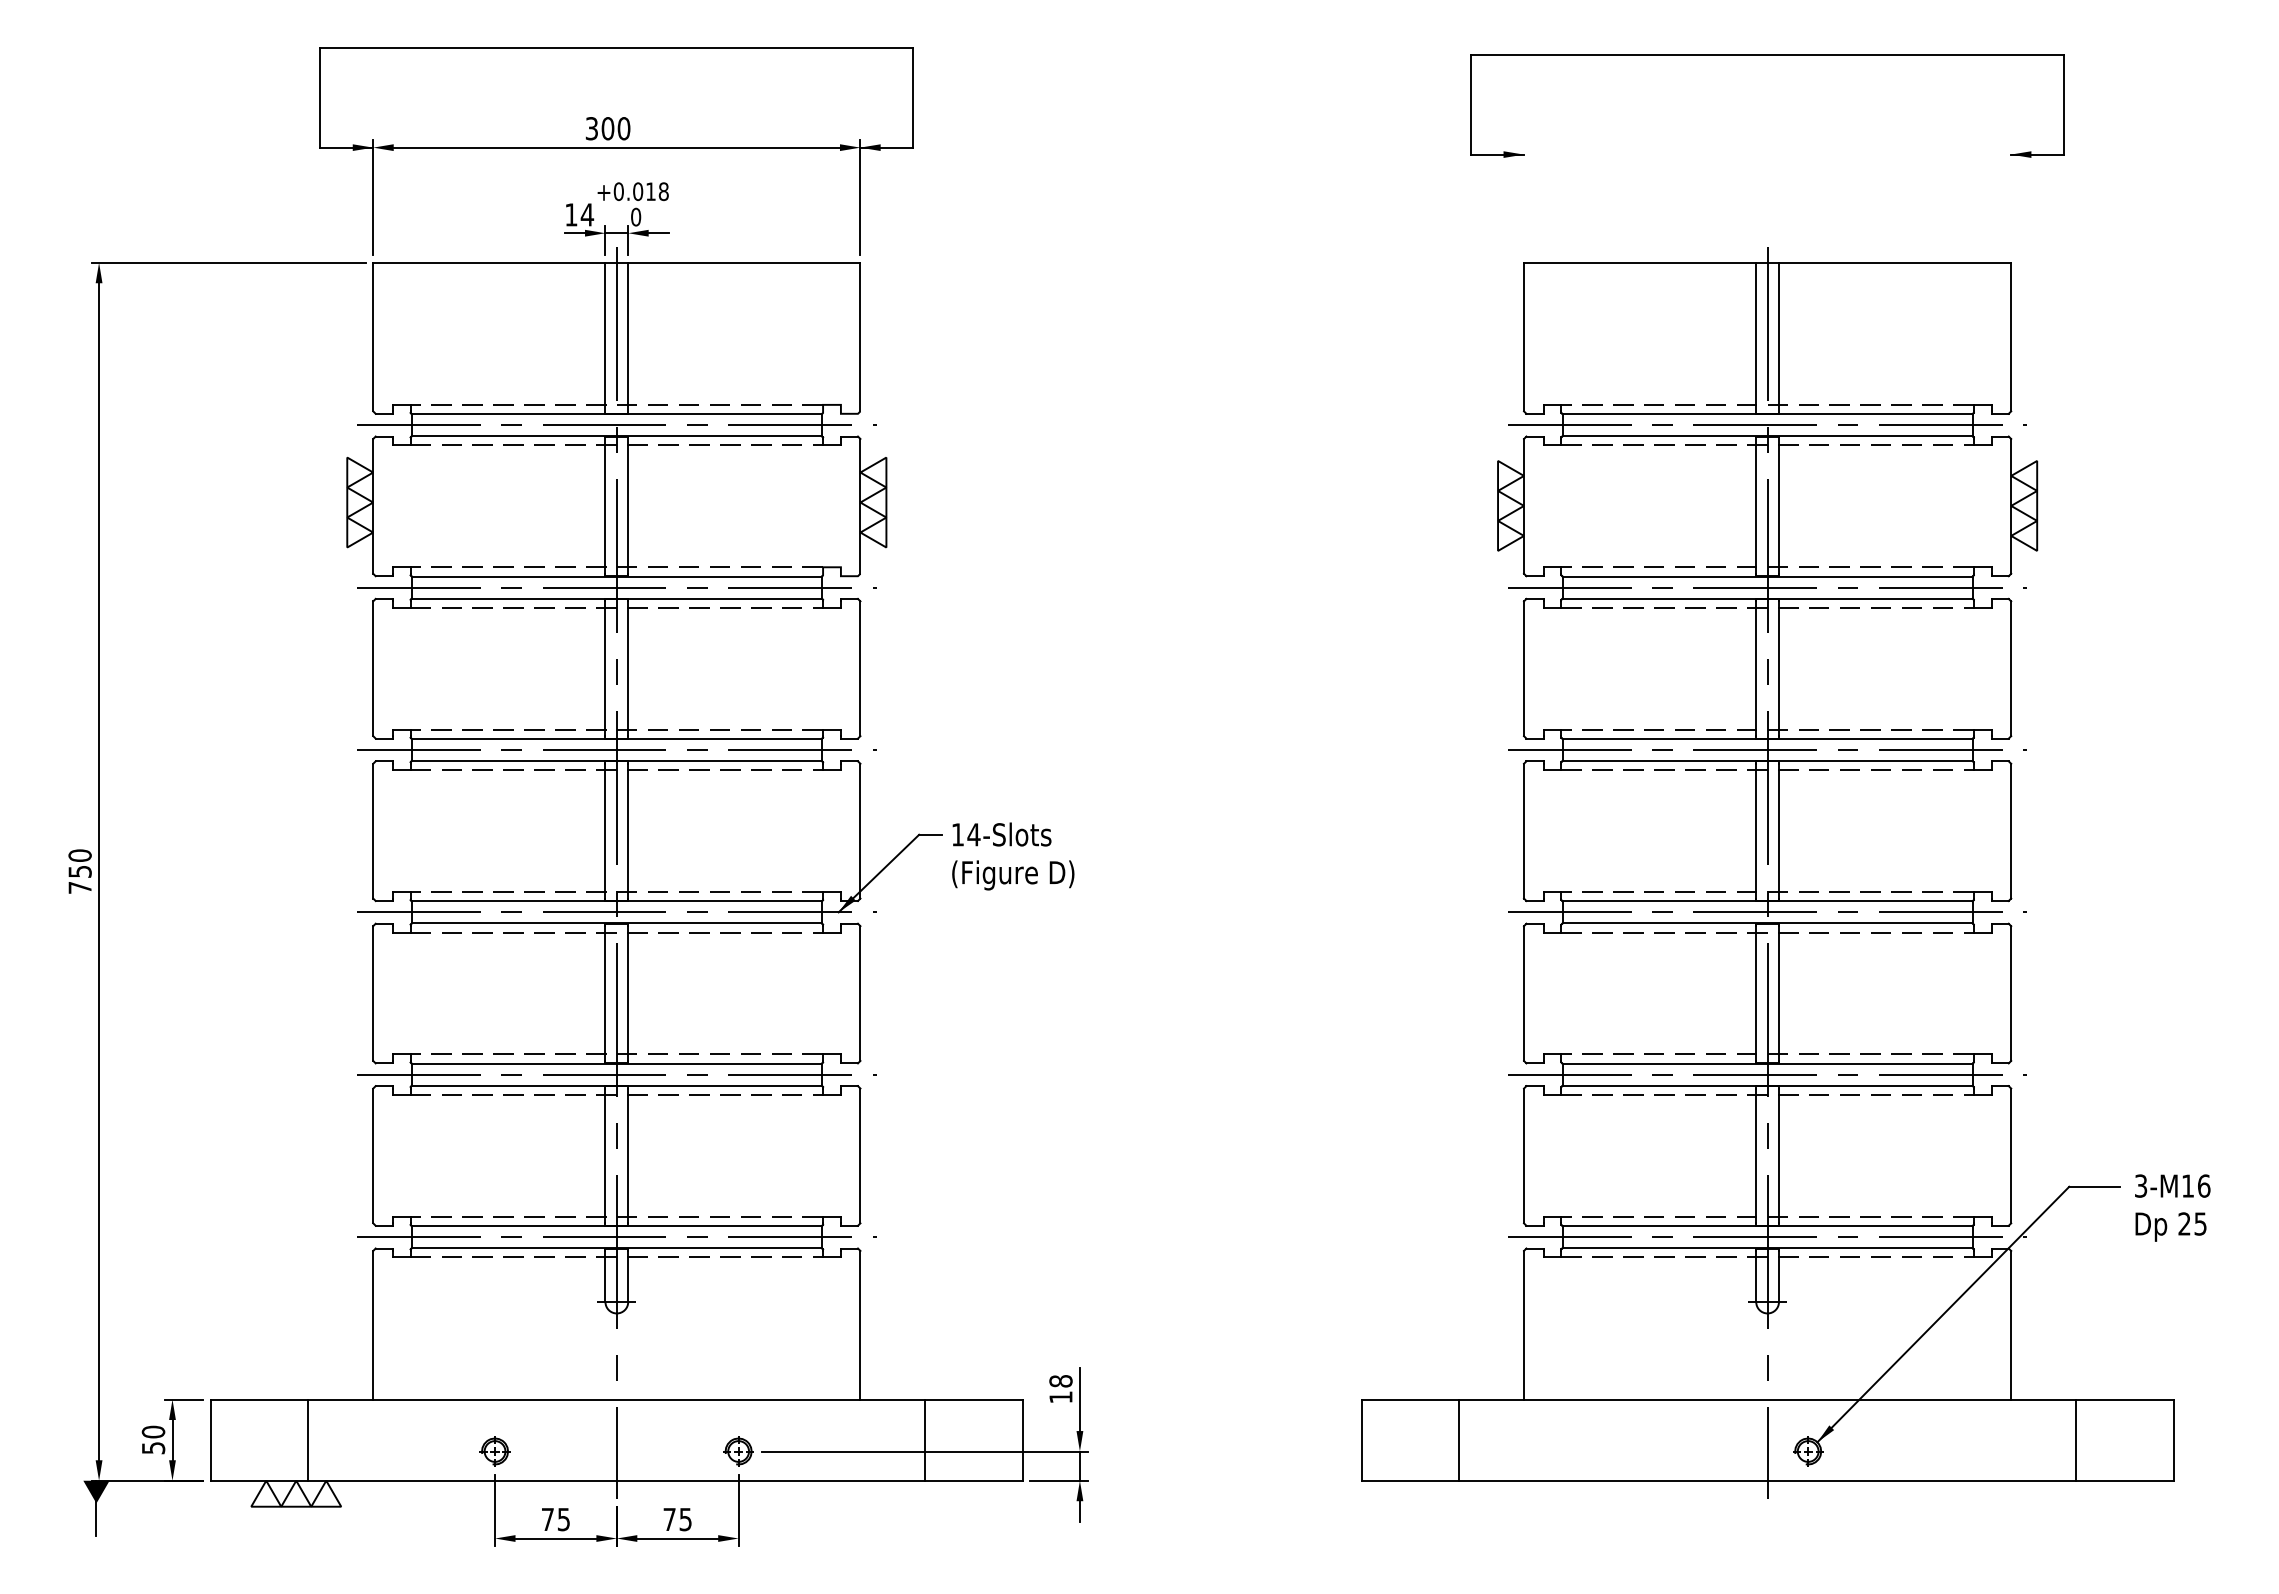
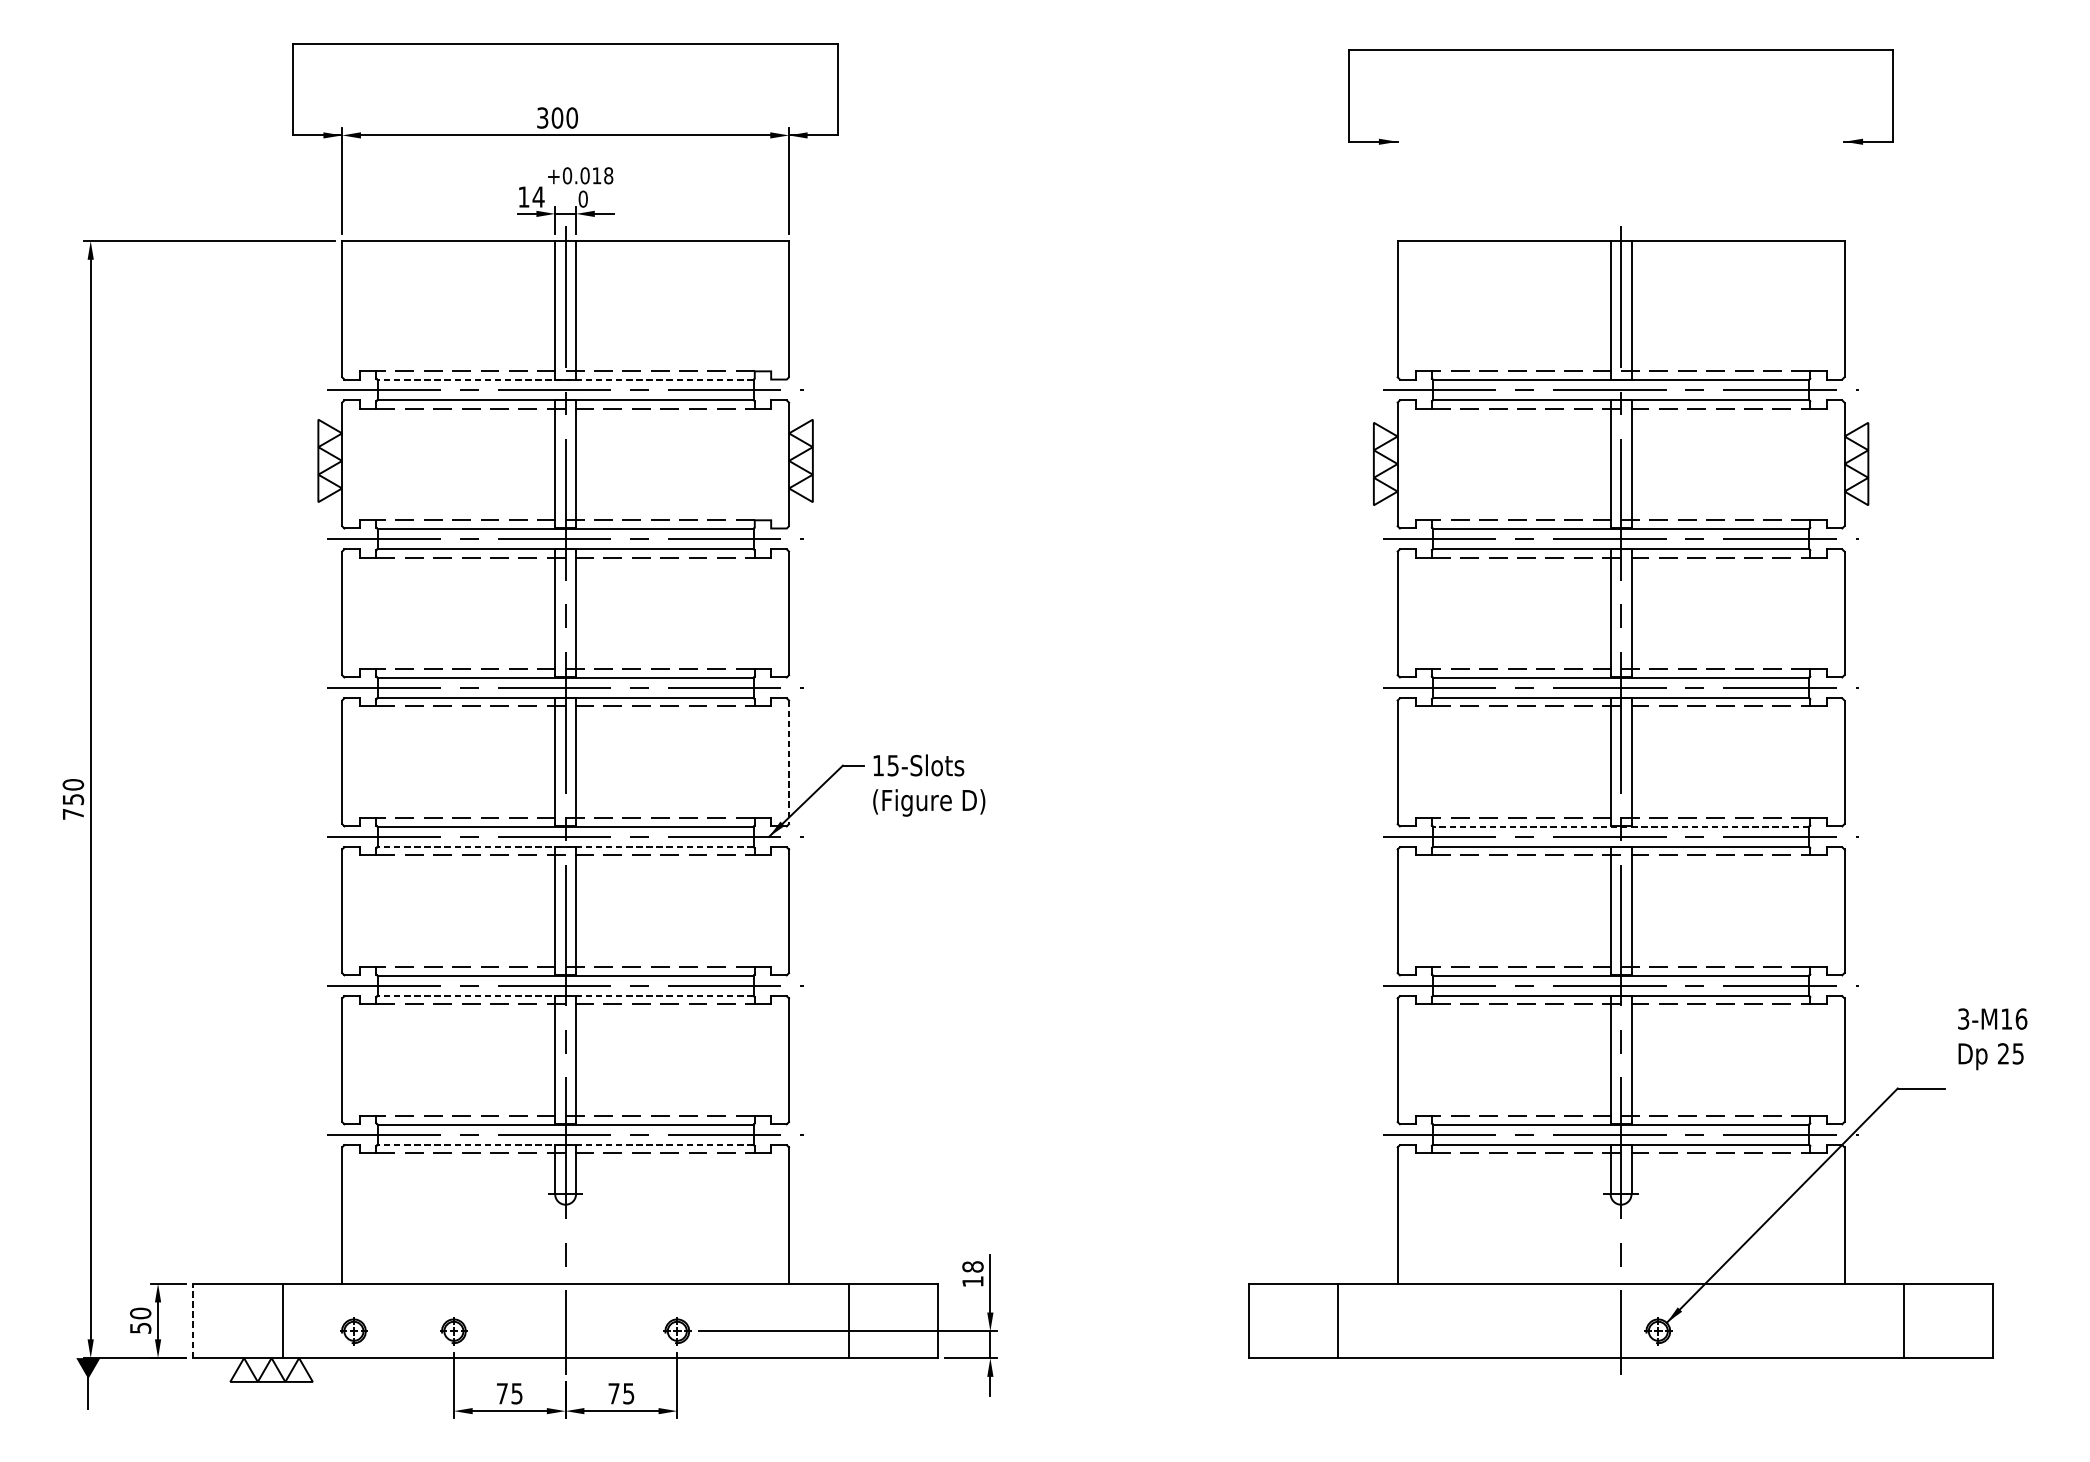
line: (616, 414) -> (565, 380), solid -> dashed
line: (860, 831) -> (789, 762), solid -> dashed
text: (973, 834) -> (892, 765), 14-Slots -> 15-Slots
line: (1767, 901) -> (1621, 826), solid -> dashed
line: (616, 923) -> (565, 847), solid -> dashed
line: (616, 1085) -> (565, 995), solid -> dashed
text: (2172, 1207) -> (1992, 1038), moved
line: (616, 1248) -> (565, 1145), solid -> dashed
line: (210, 1440) -> (192, 1321), solid -> dashed
part: (385, 1451) -> (353, 1331), added

